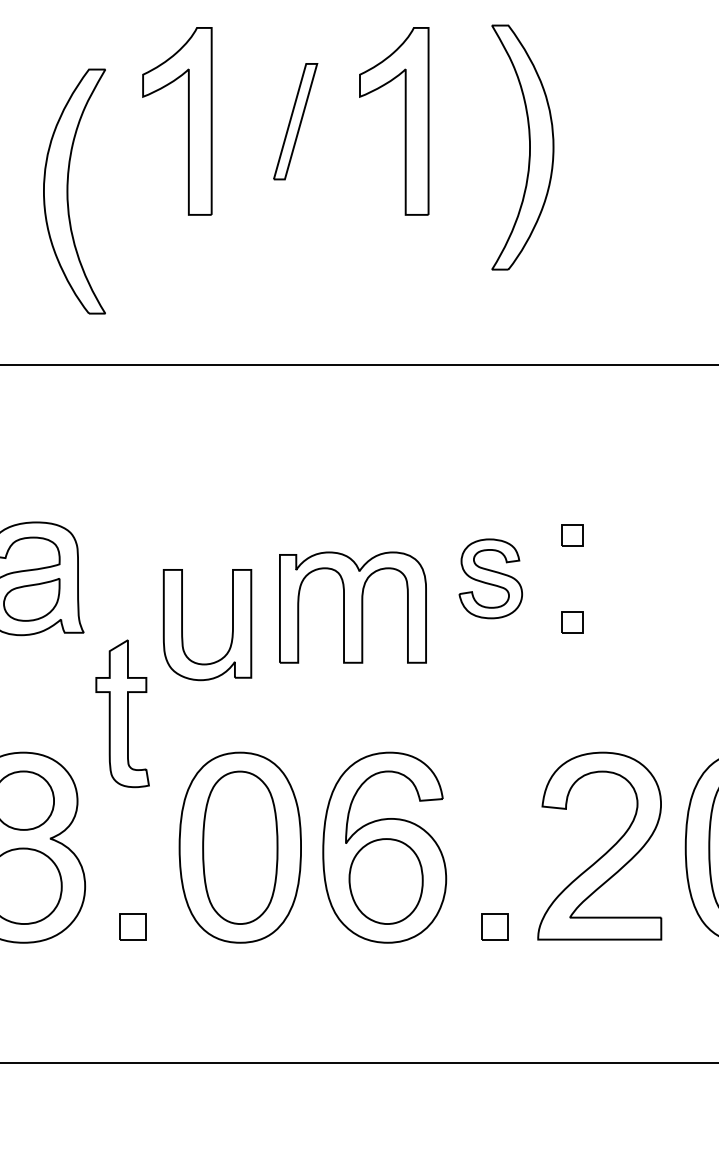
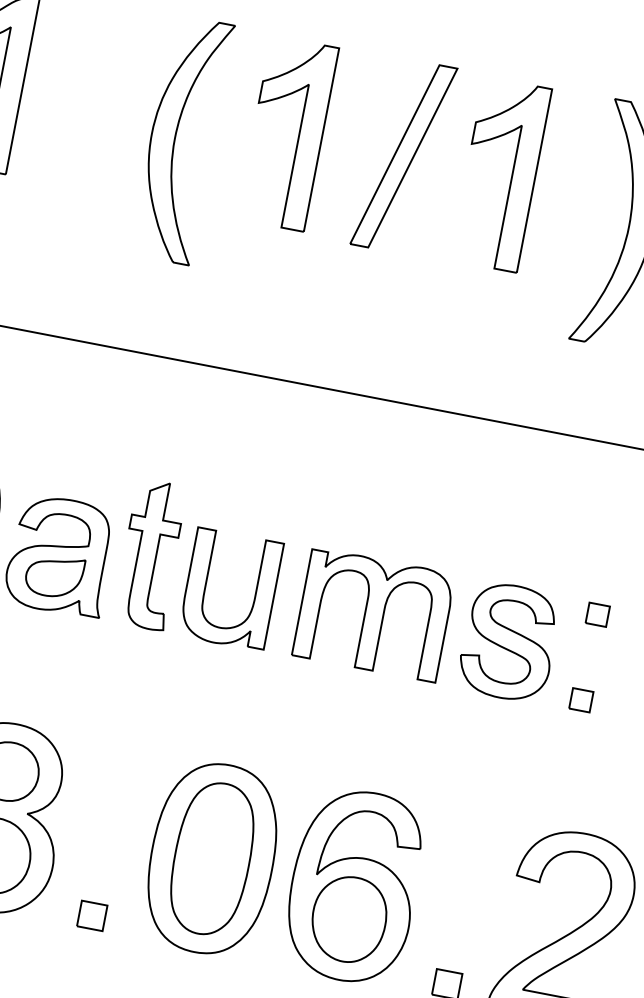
part: (295, 121) -> (403, 156), size x1.67
part: (74, 191) -> (181, 139), moved
part: (490, 578) -> (508, 641), size x1.43
part: (352, 607) -> (373, 614), moved
part: (182, 625) -> (206, 585), moved
part: (122, 713) -> (150, 554), moved

